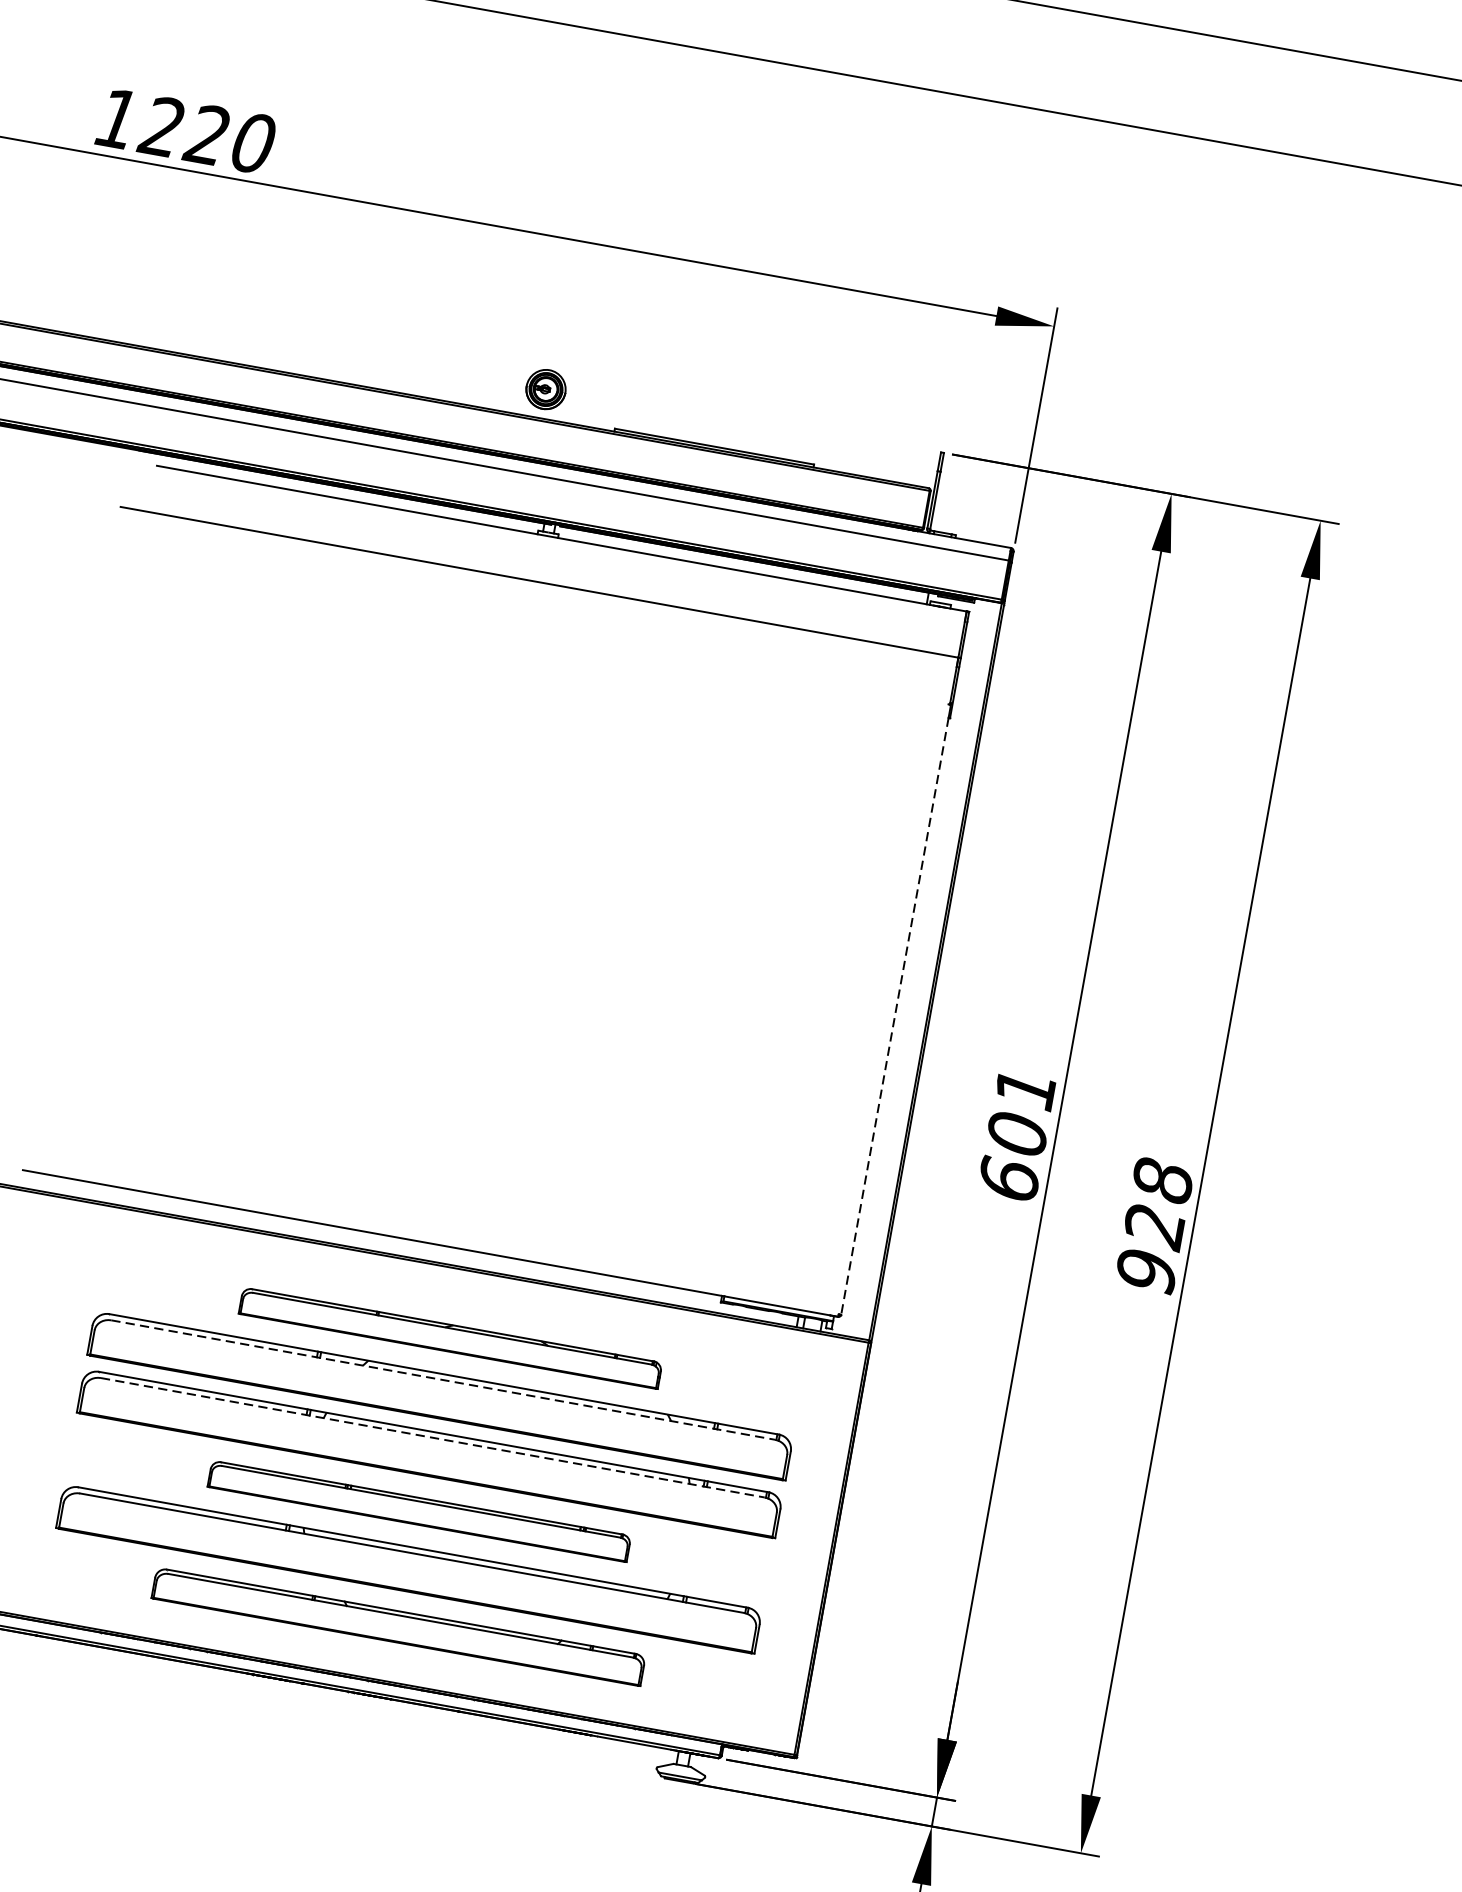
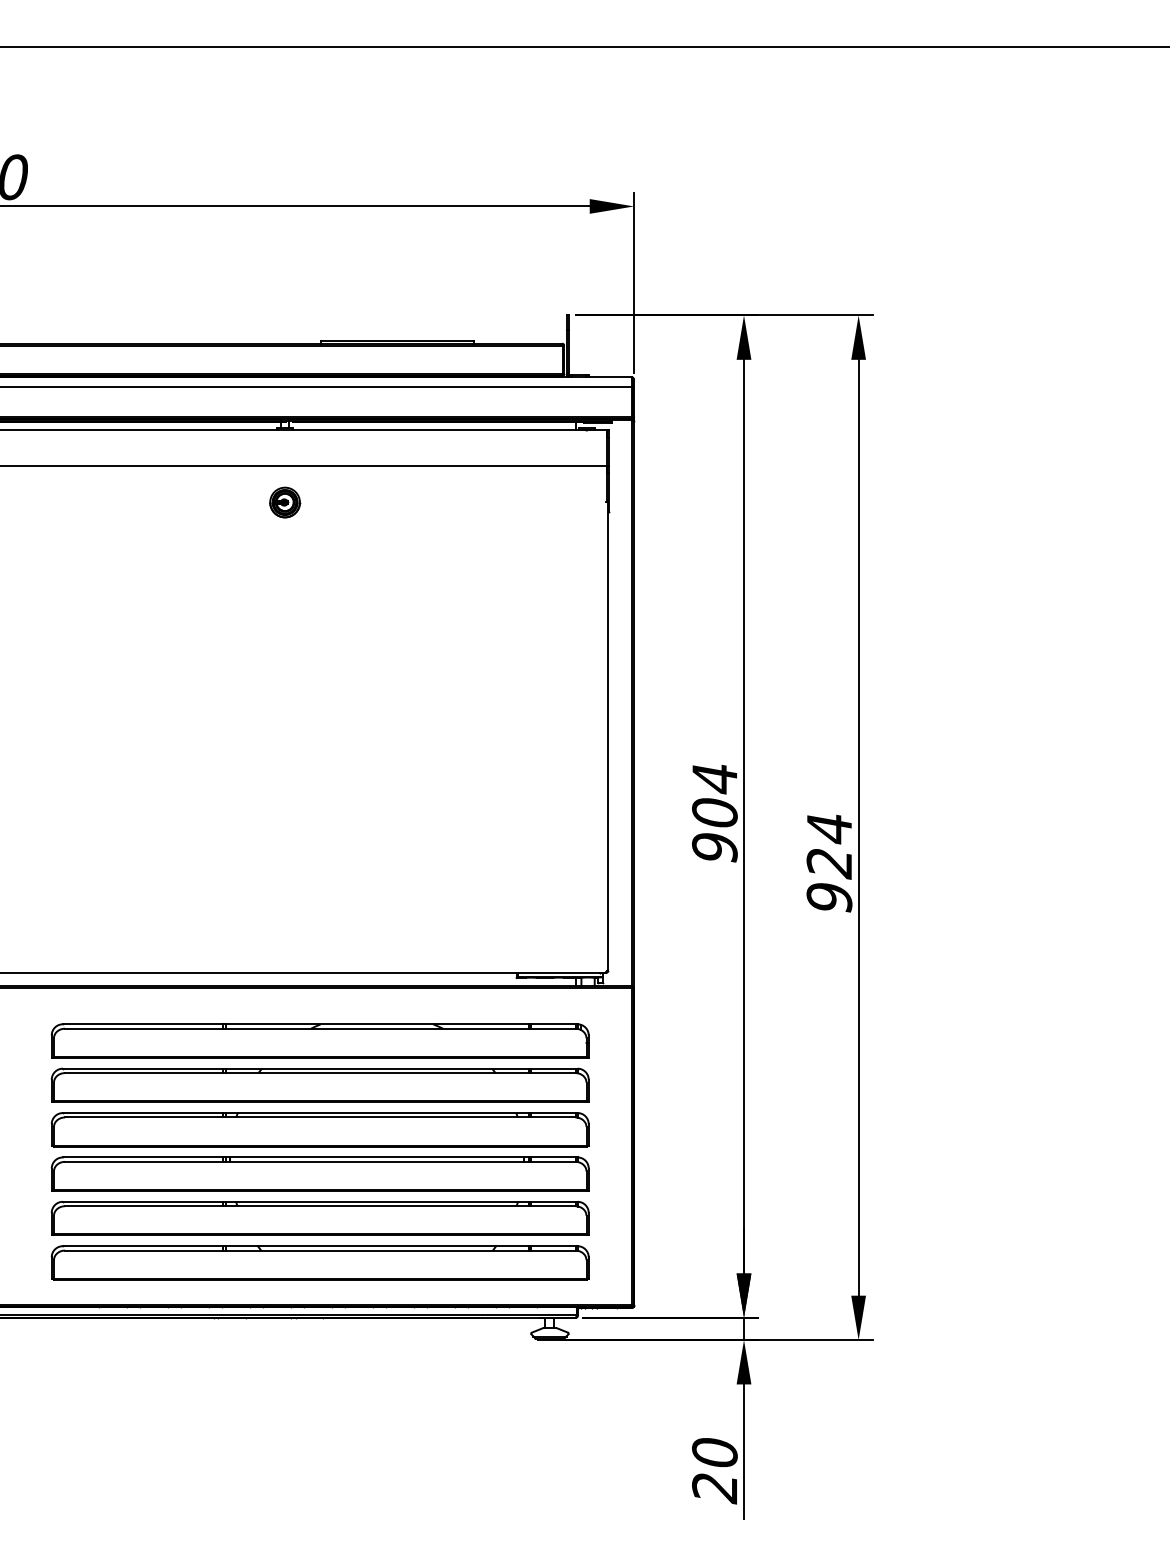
part: (546, 389) -> (285, 502), moved
line: (894, 1016) -> (607, 741), dashed -> solid
text: (1016, 1134) -> (714, 813), 601 -> 904
text: (1162, 1181) -> (829, 828), 928 -> 924
part: (449, 1337) -> (319, 1040), size x1.67
line: (443, 1380) -> (320, 1073), dashed -> solid
line: (433, 1437) -> (320, 1117), dashed -> solid
part: (418, 1510) -> (319, 1173), size x1.67
part: (397, 1626) -> (319, 1262), size x1.43

